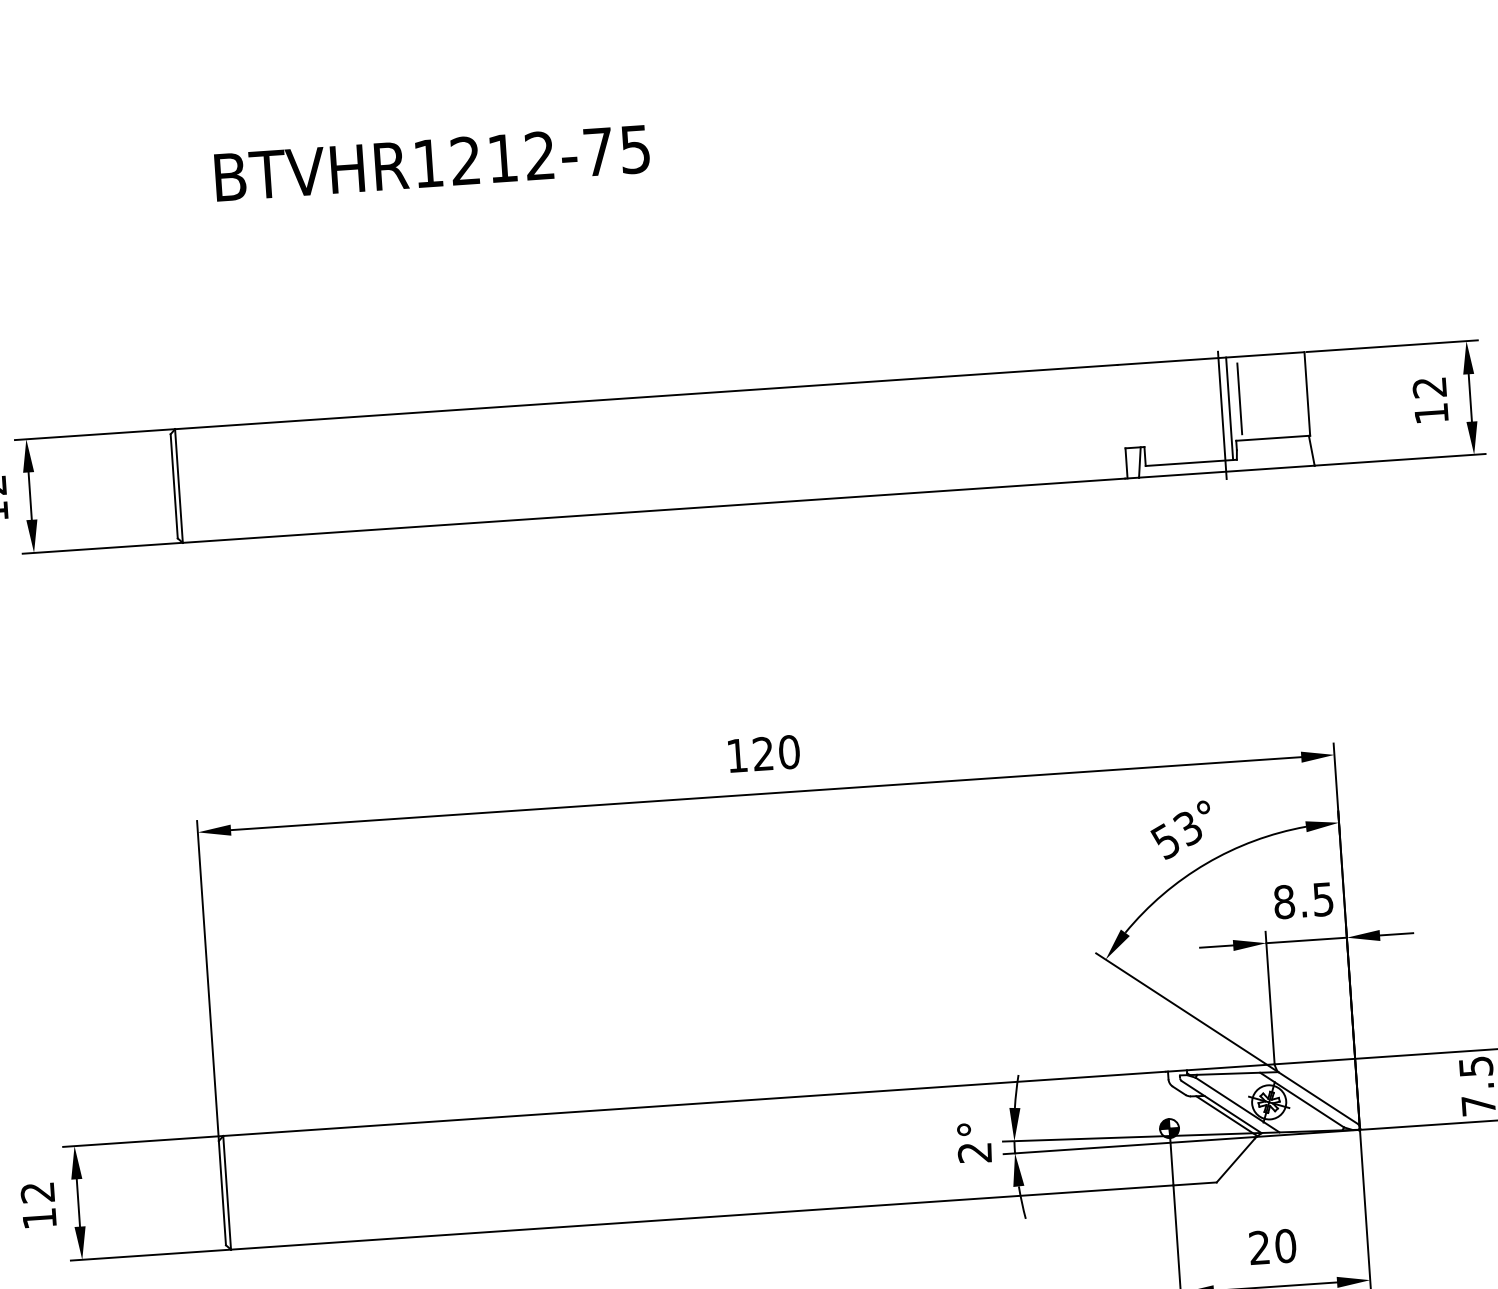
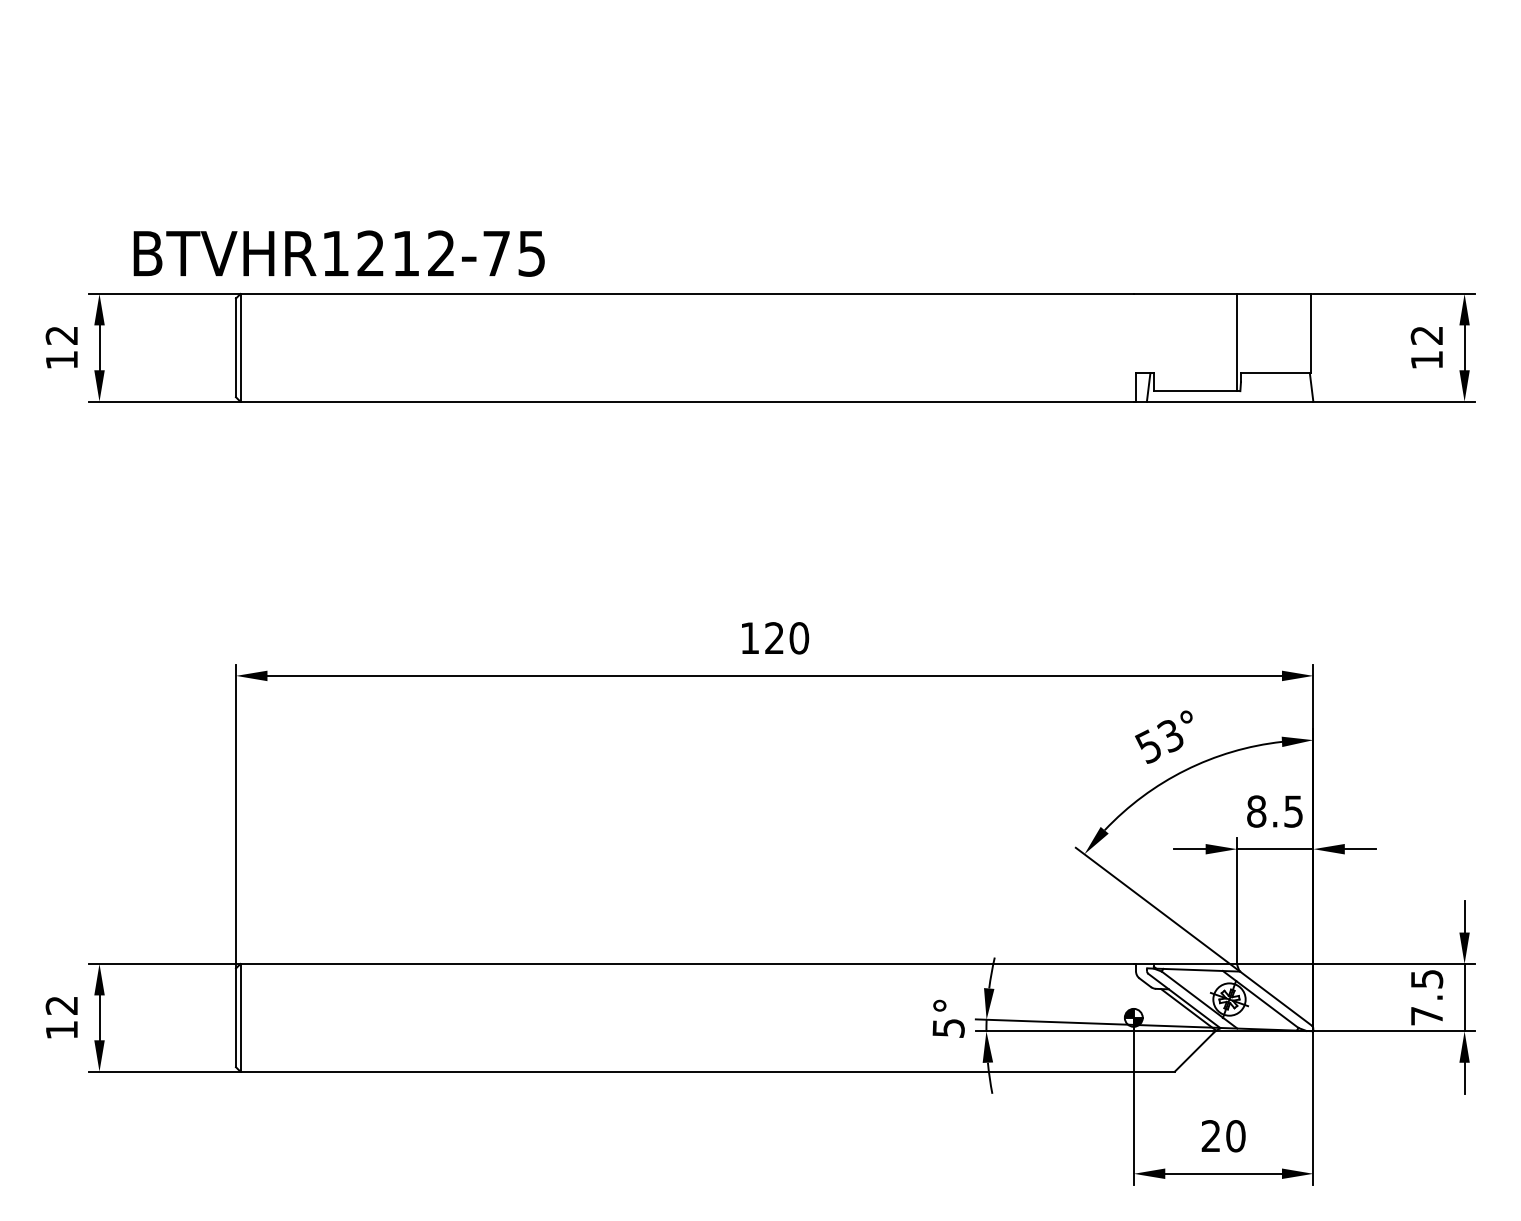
text: (431, 163) -> (338, 253), moved
line: (1239, 398) -> (1246, 333), removed
line: (1222, 415) -> (1229, 348), removed
text: (974, 1153) -> (948, 1028), 2° -> 5°

